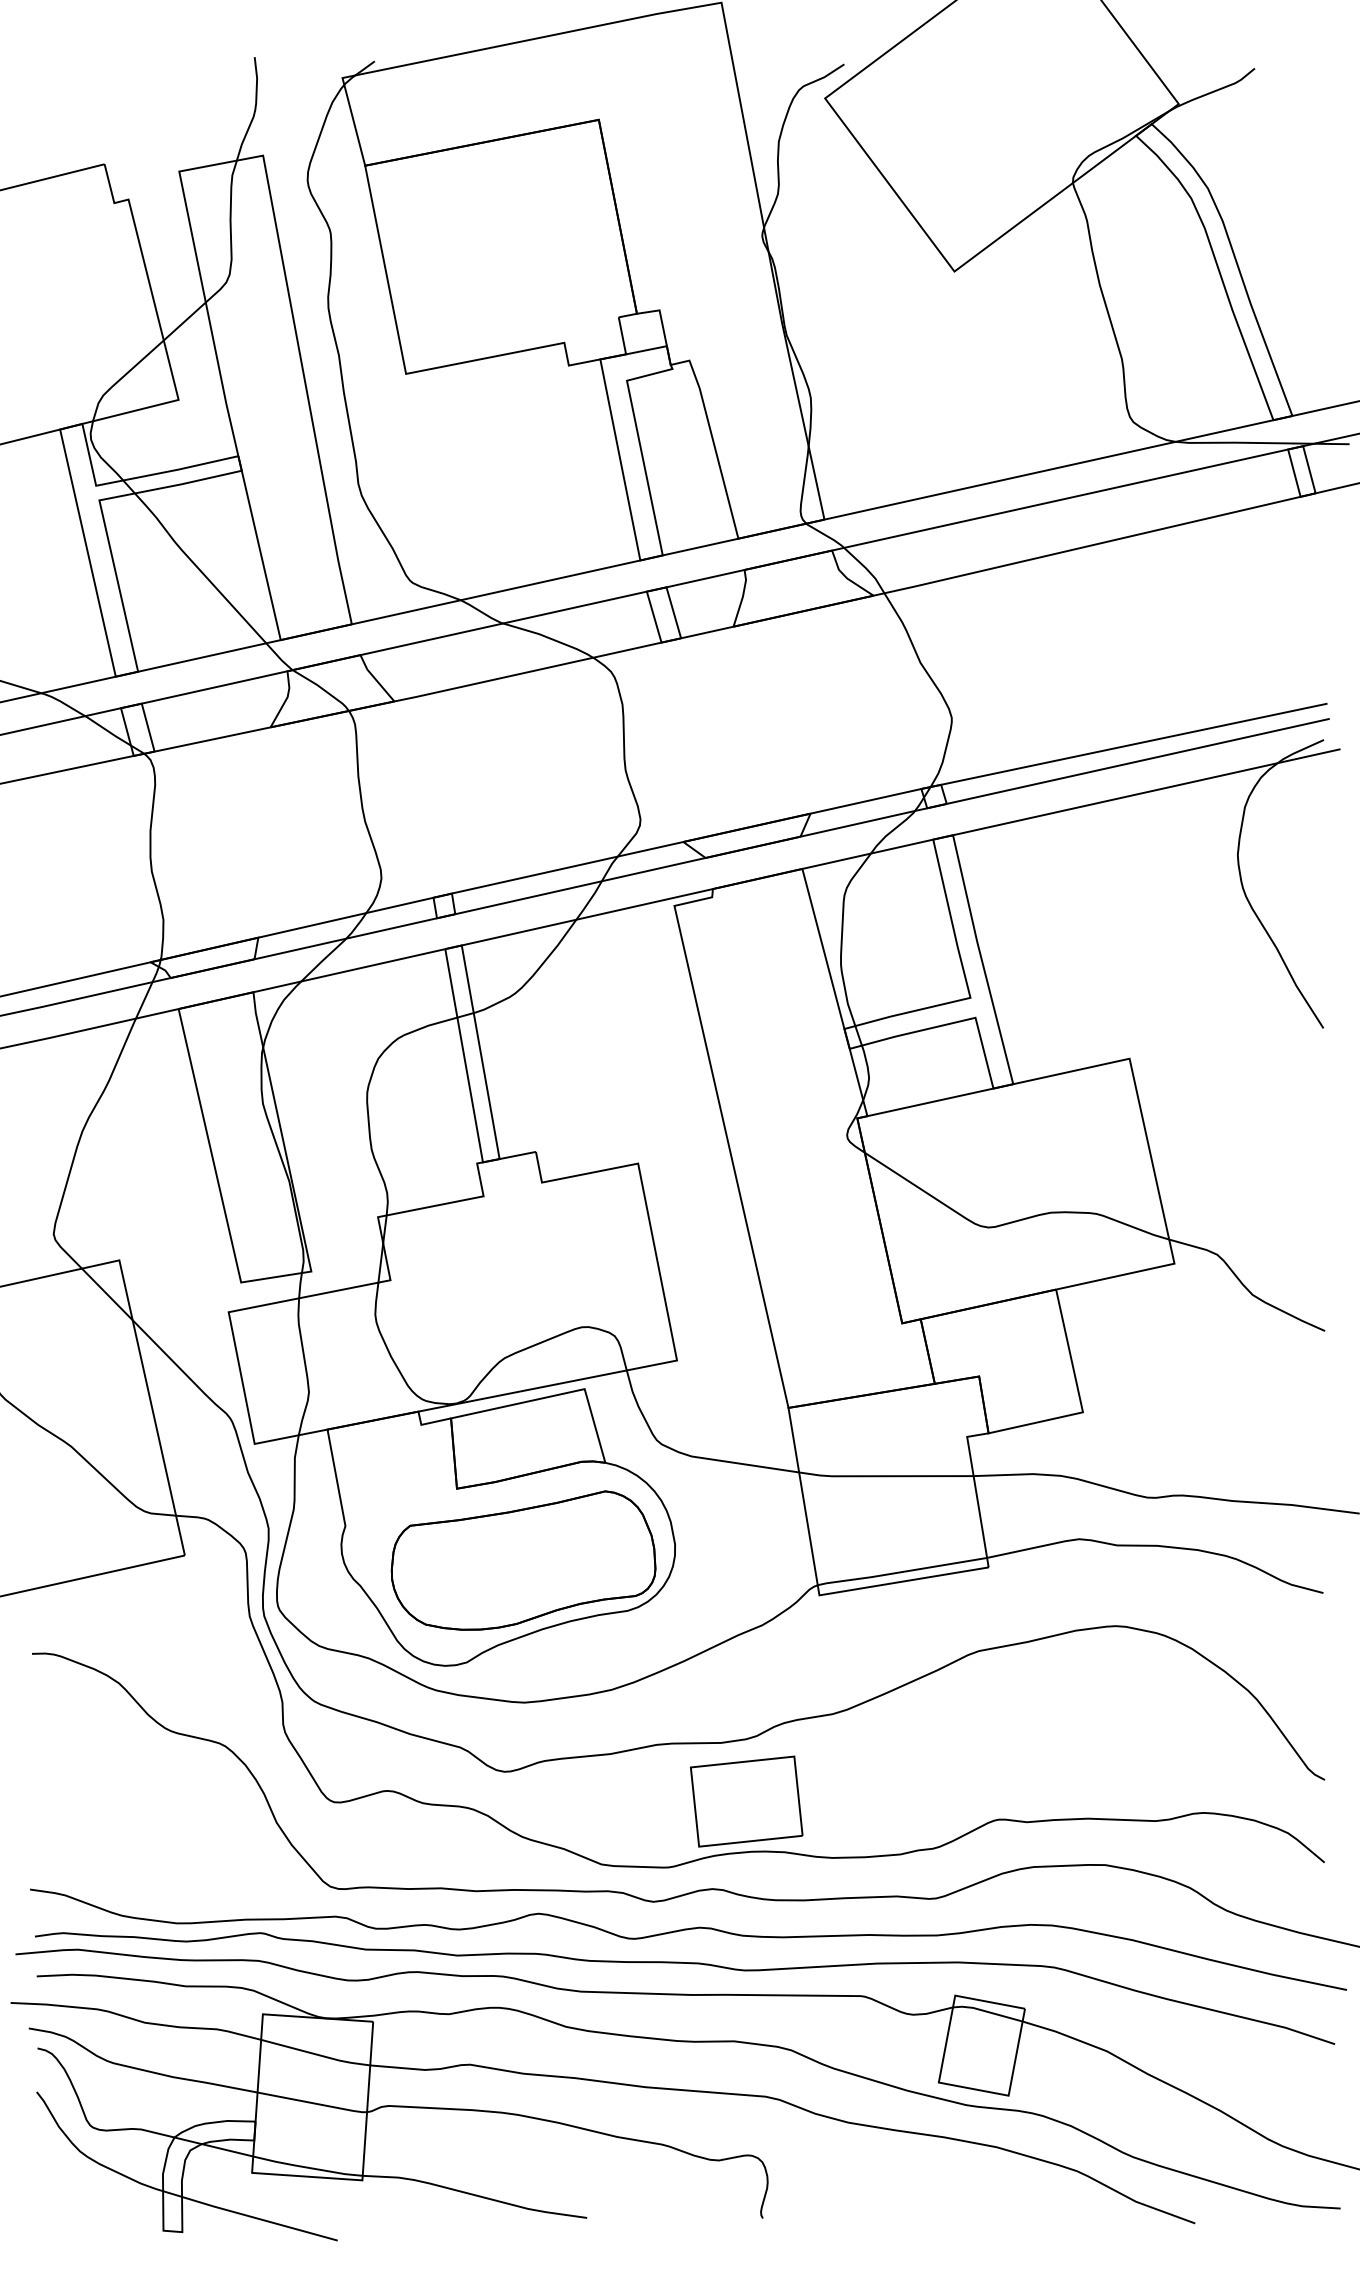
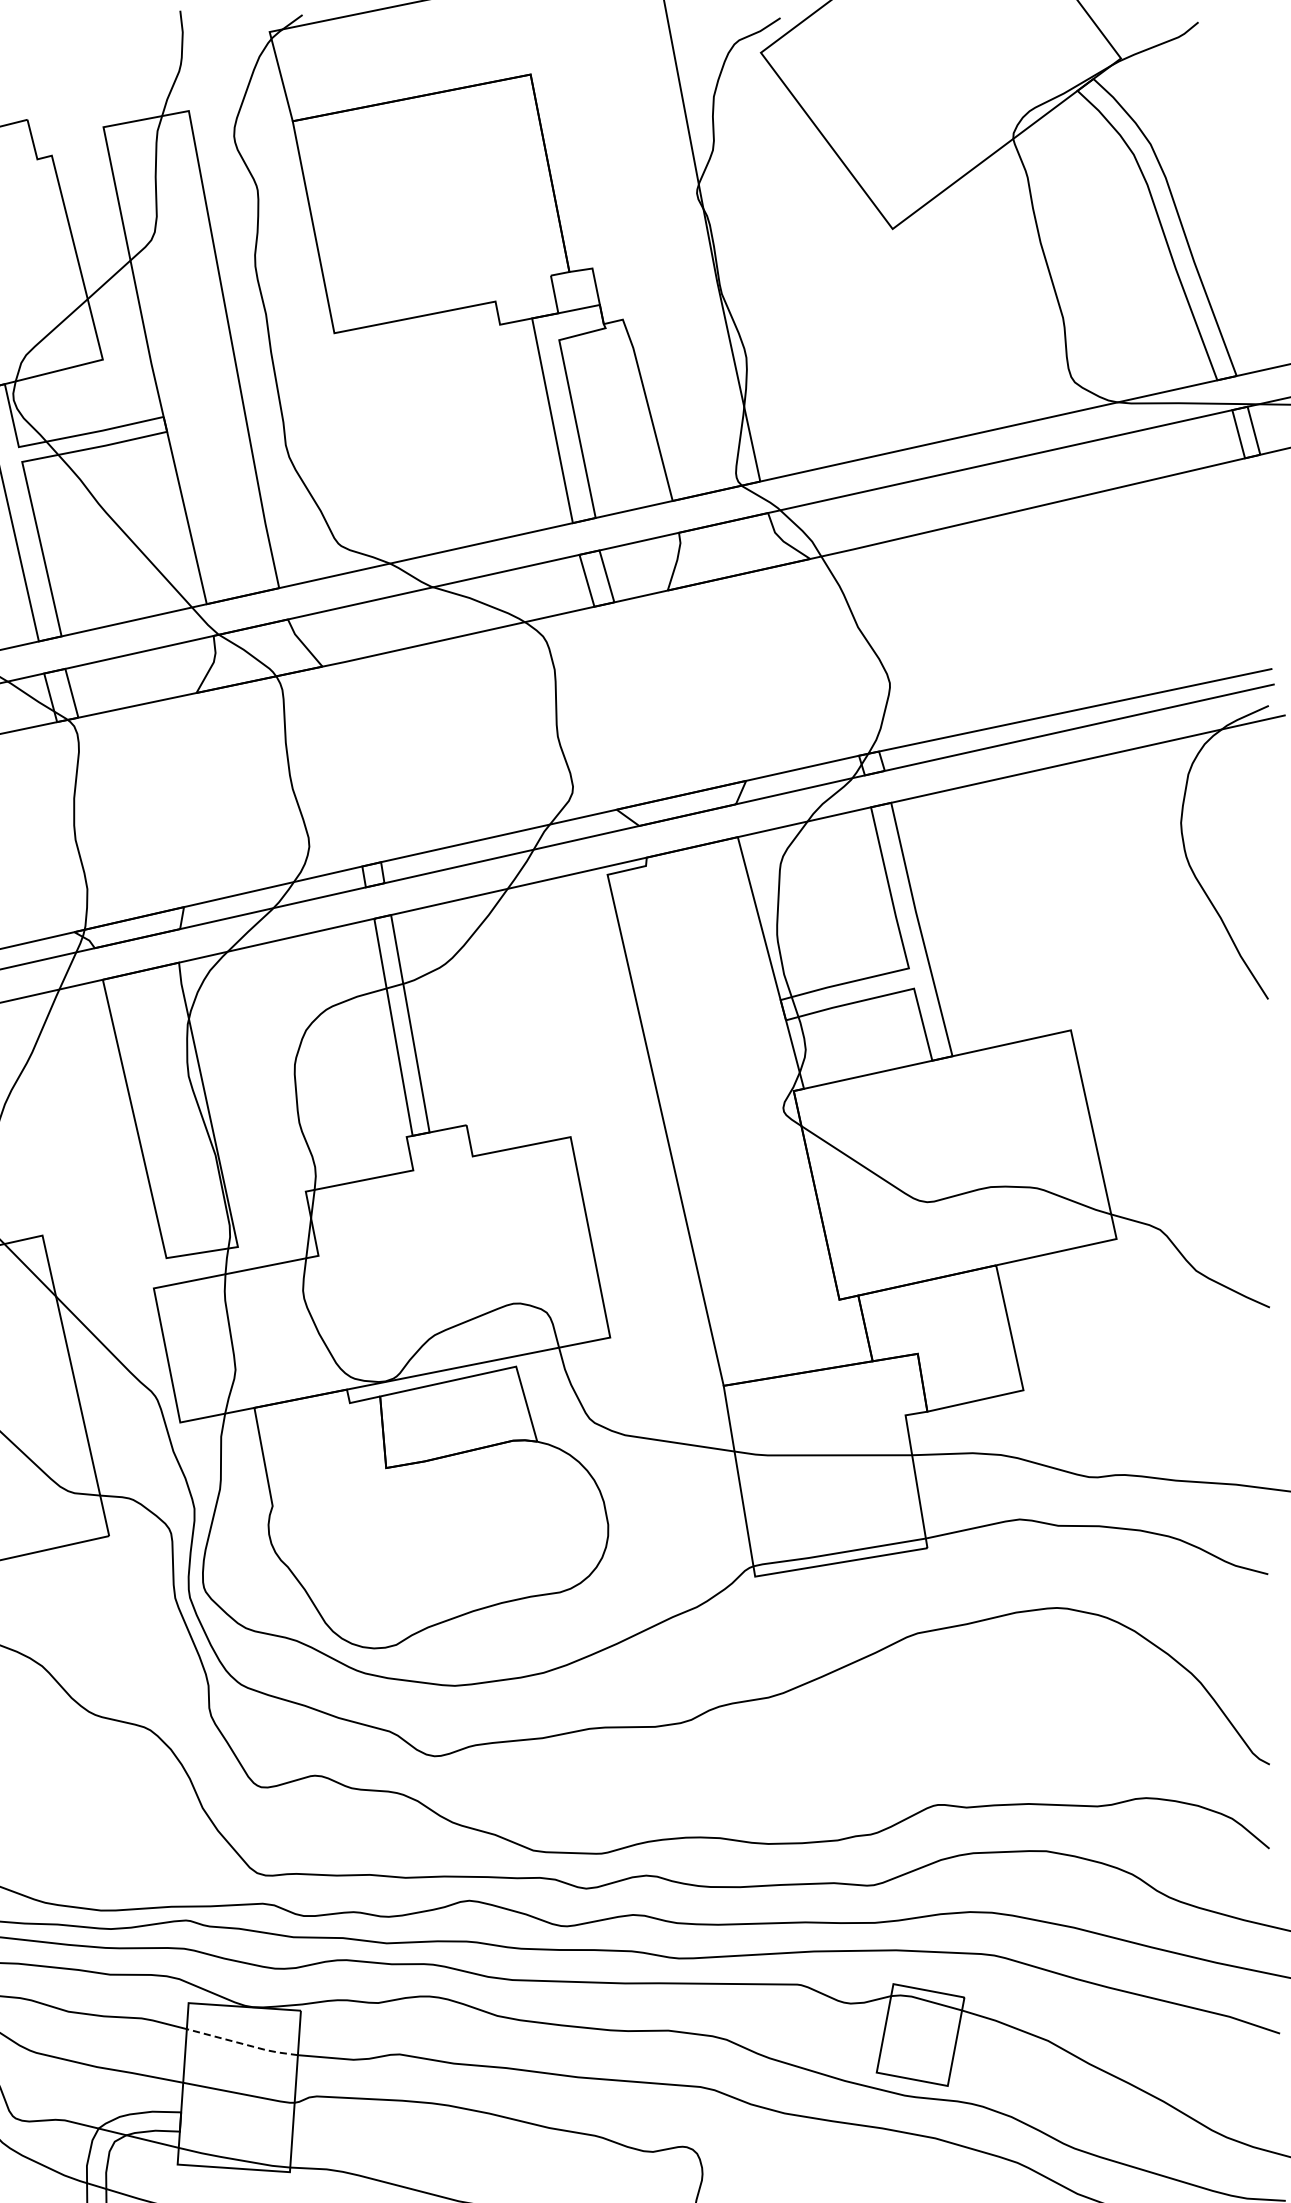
part: (523, 1560) -> (453, 1541), removed
part: (746, 1801) -> (680, 1786), removed
line: (316, 2054) -> (243, 2044), solid -> dashed

